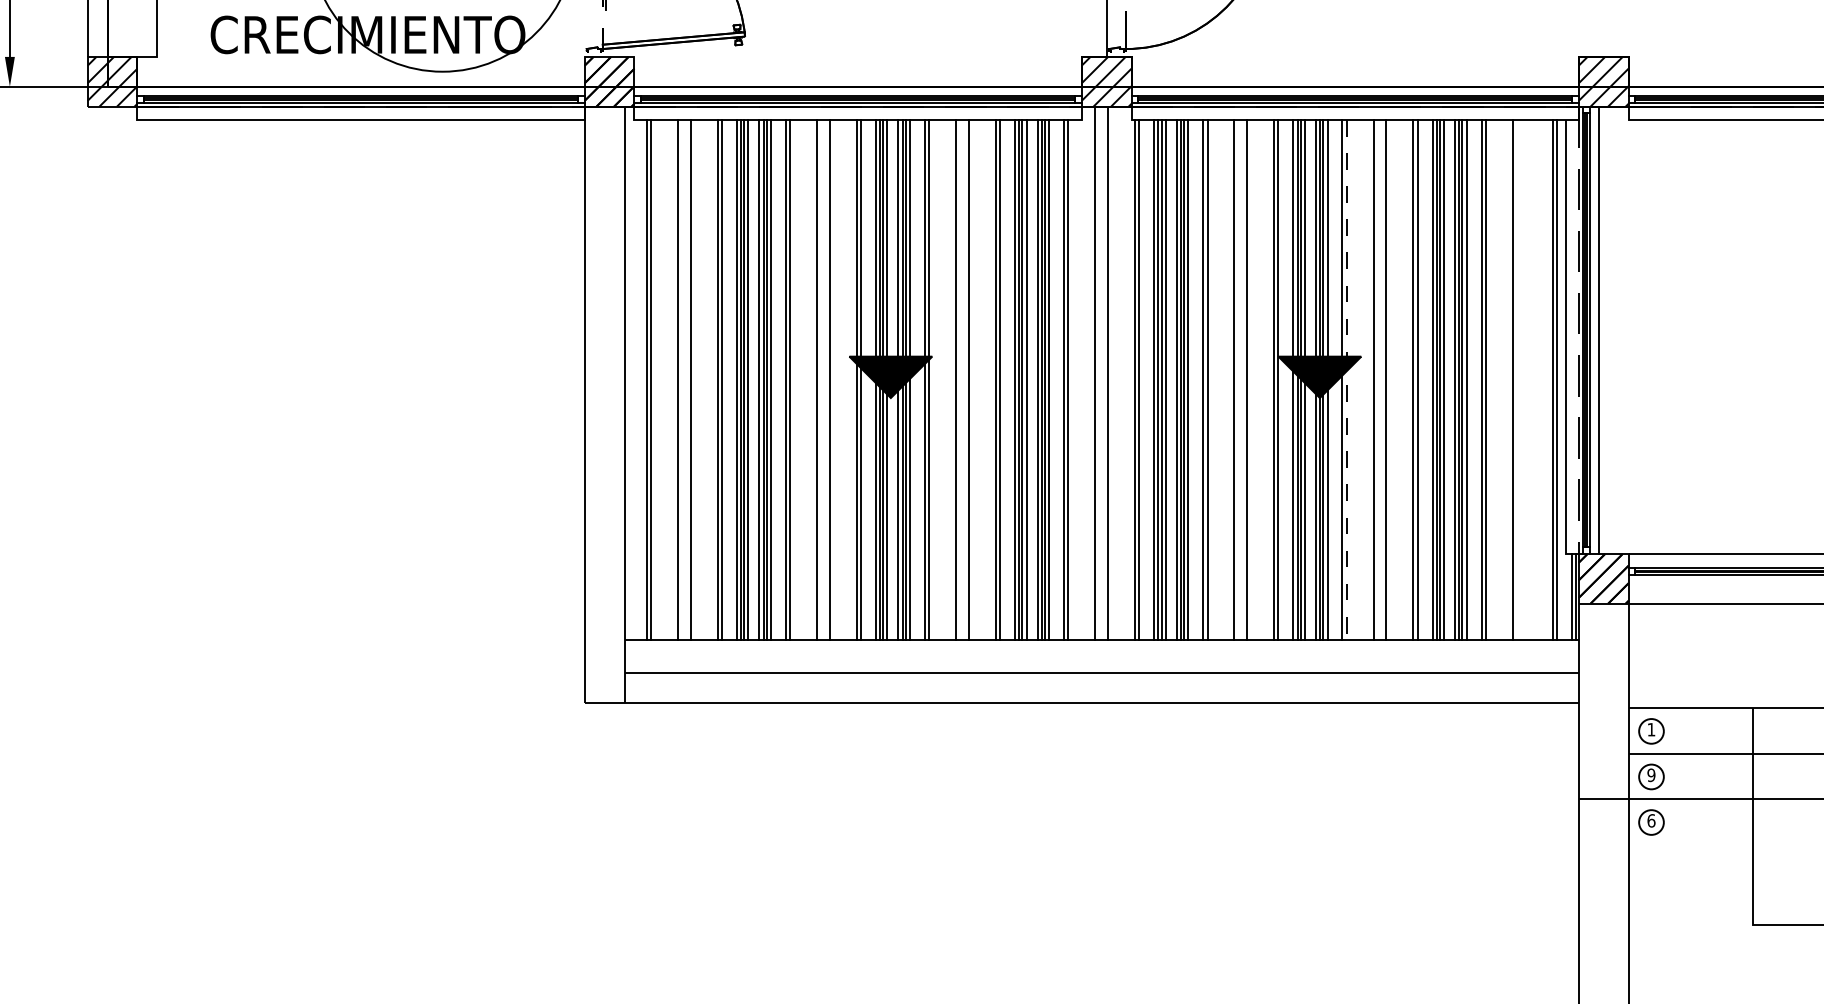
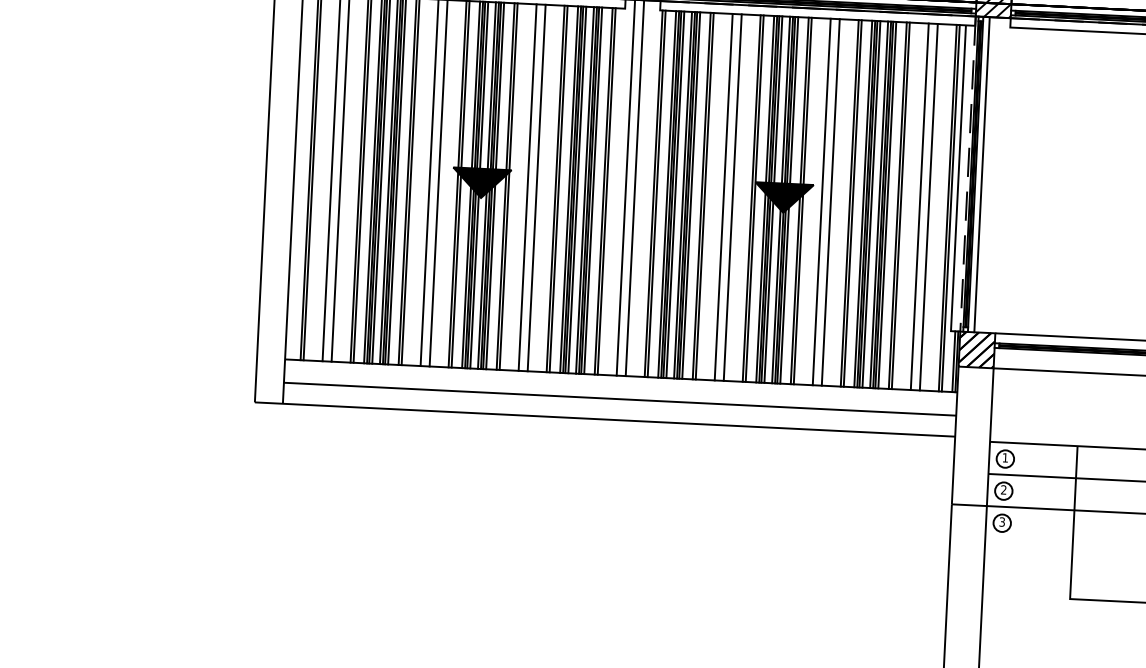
line: (1525, 379) -> (928, 206), added
line: (1346, 380) -> (802, 201), dashed -> solid
text: (1651, 775) -> (1003, 490), 9 -> 2
text: (1651, 820) -> (1002, 521), 6 -> 3

